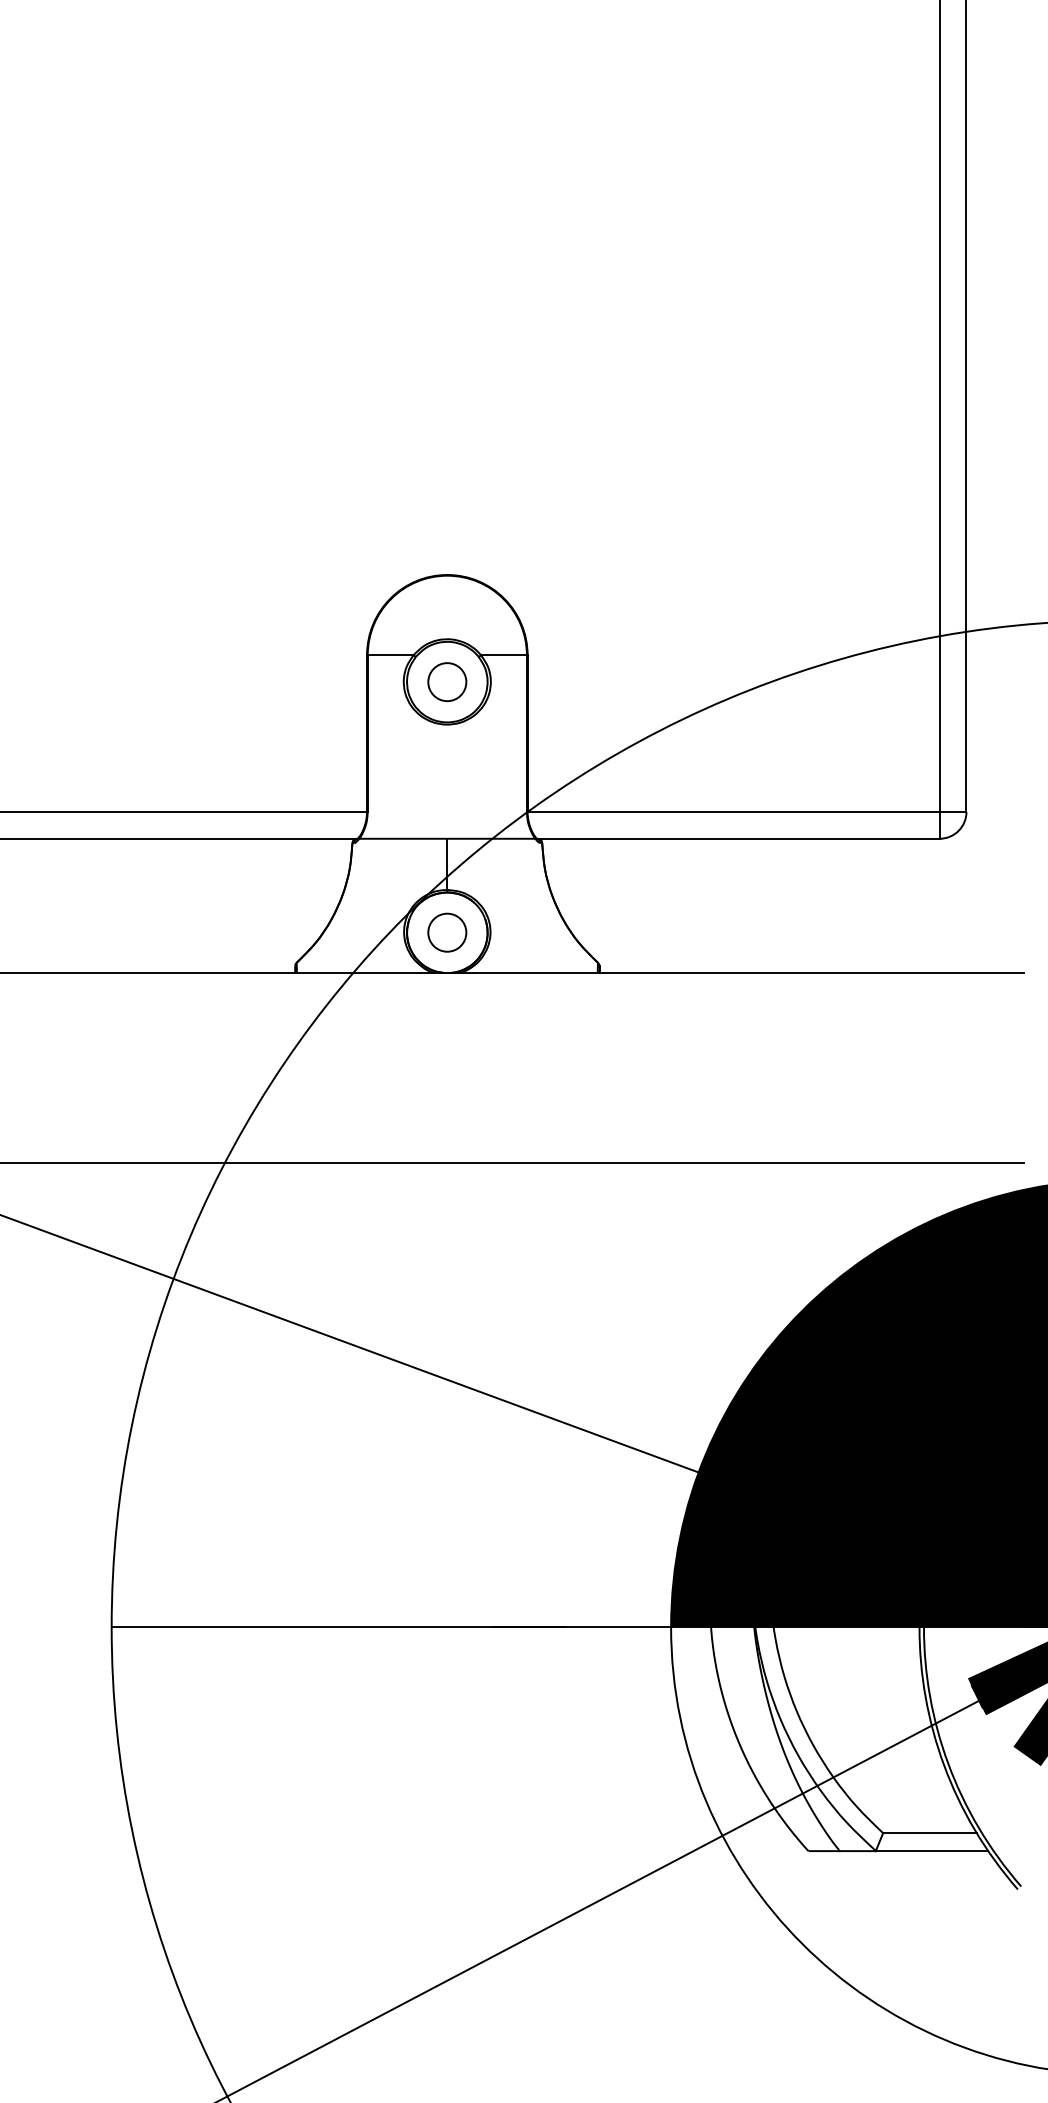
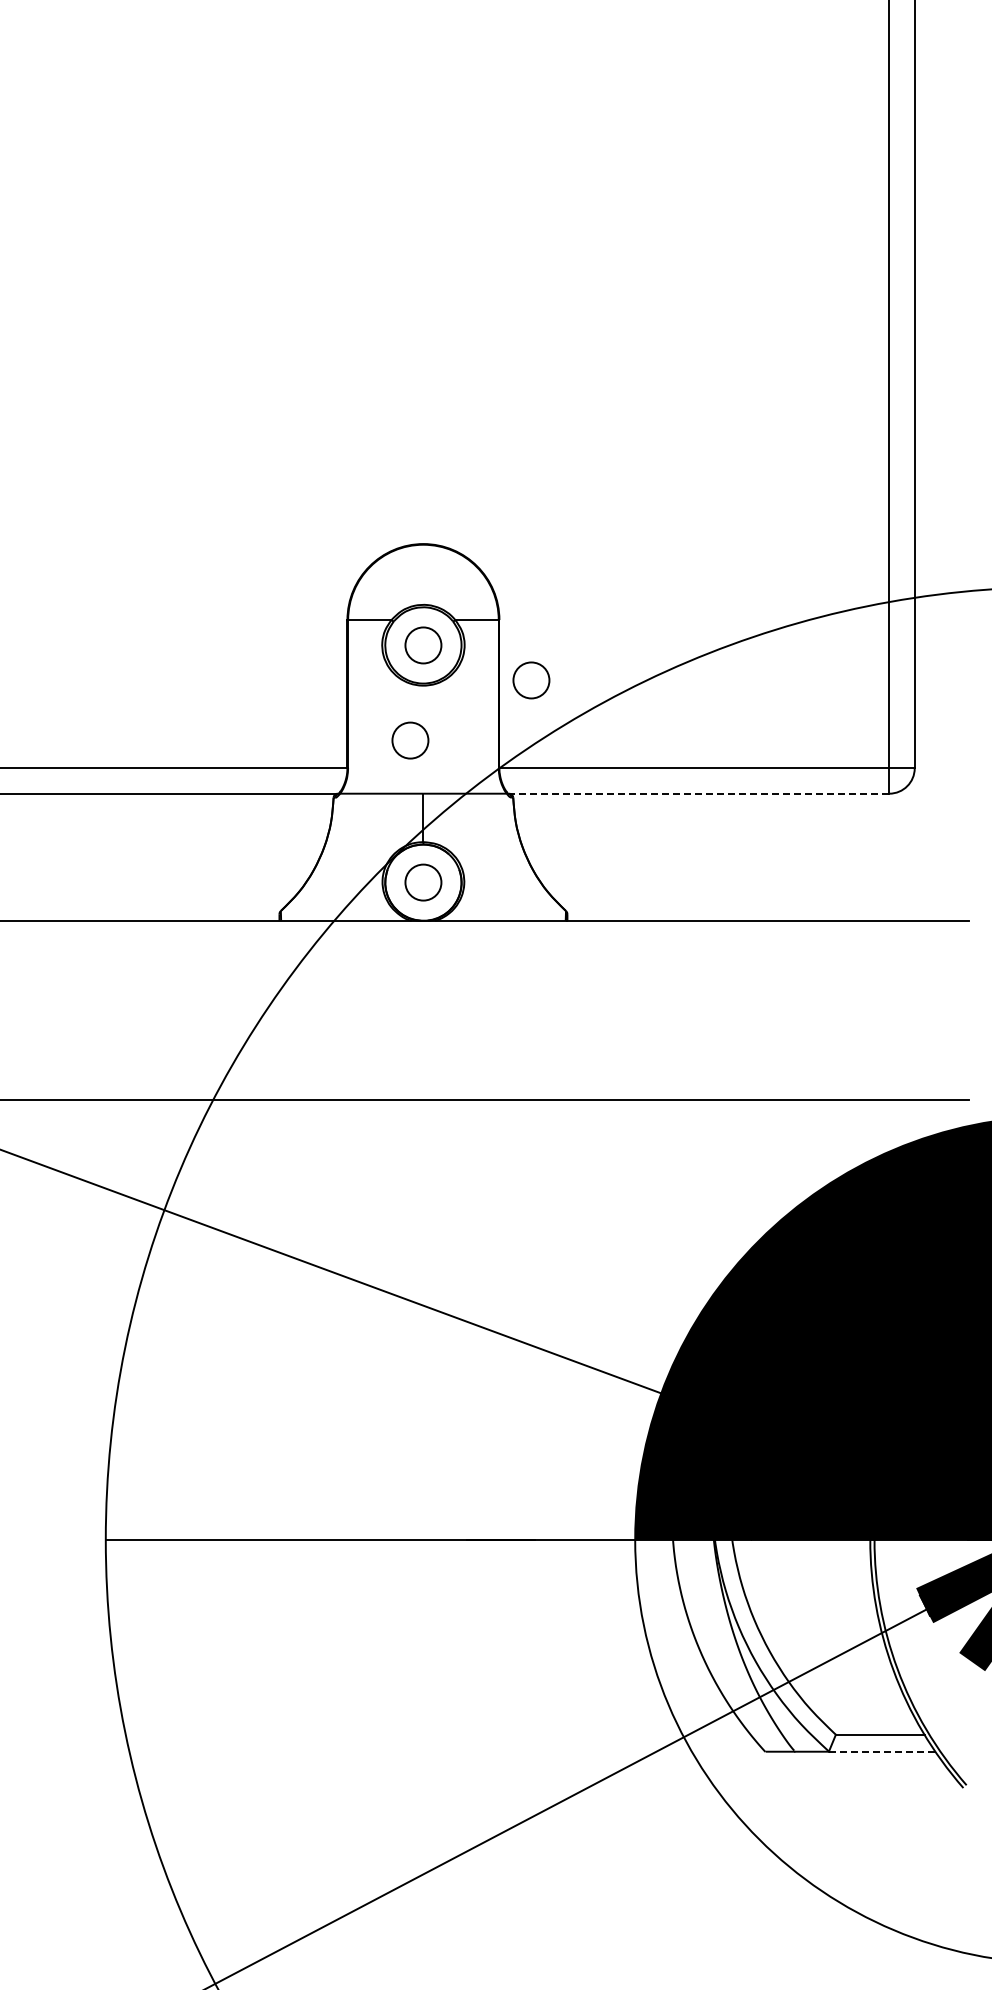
circle: (561, 719) -> (531, 680), added
circle: (433, 782) -> (410, 740), added
line: (737, 838) -> (698, 793), solid -> dashed
line: (931, 1850) -> (881, 1751), solid -> dashed

